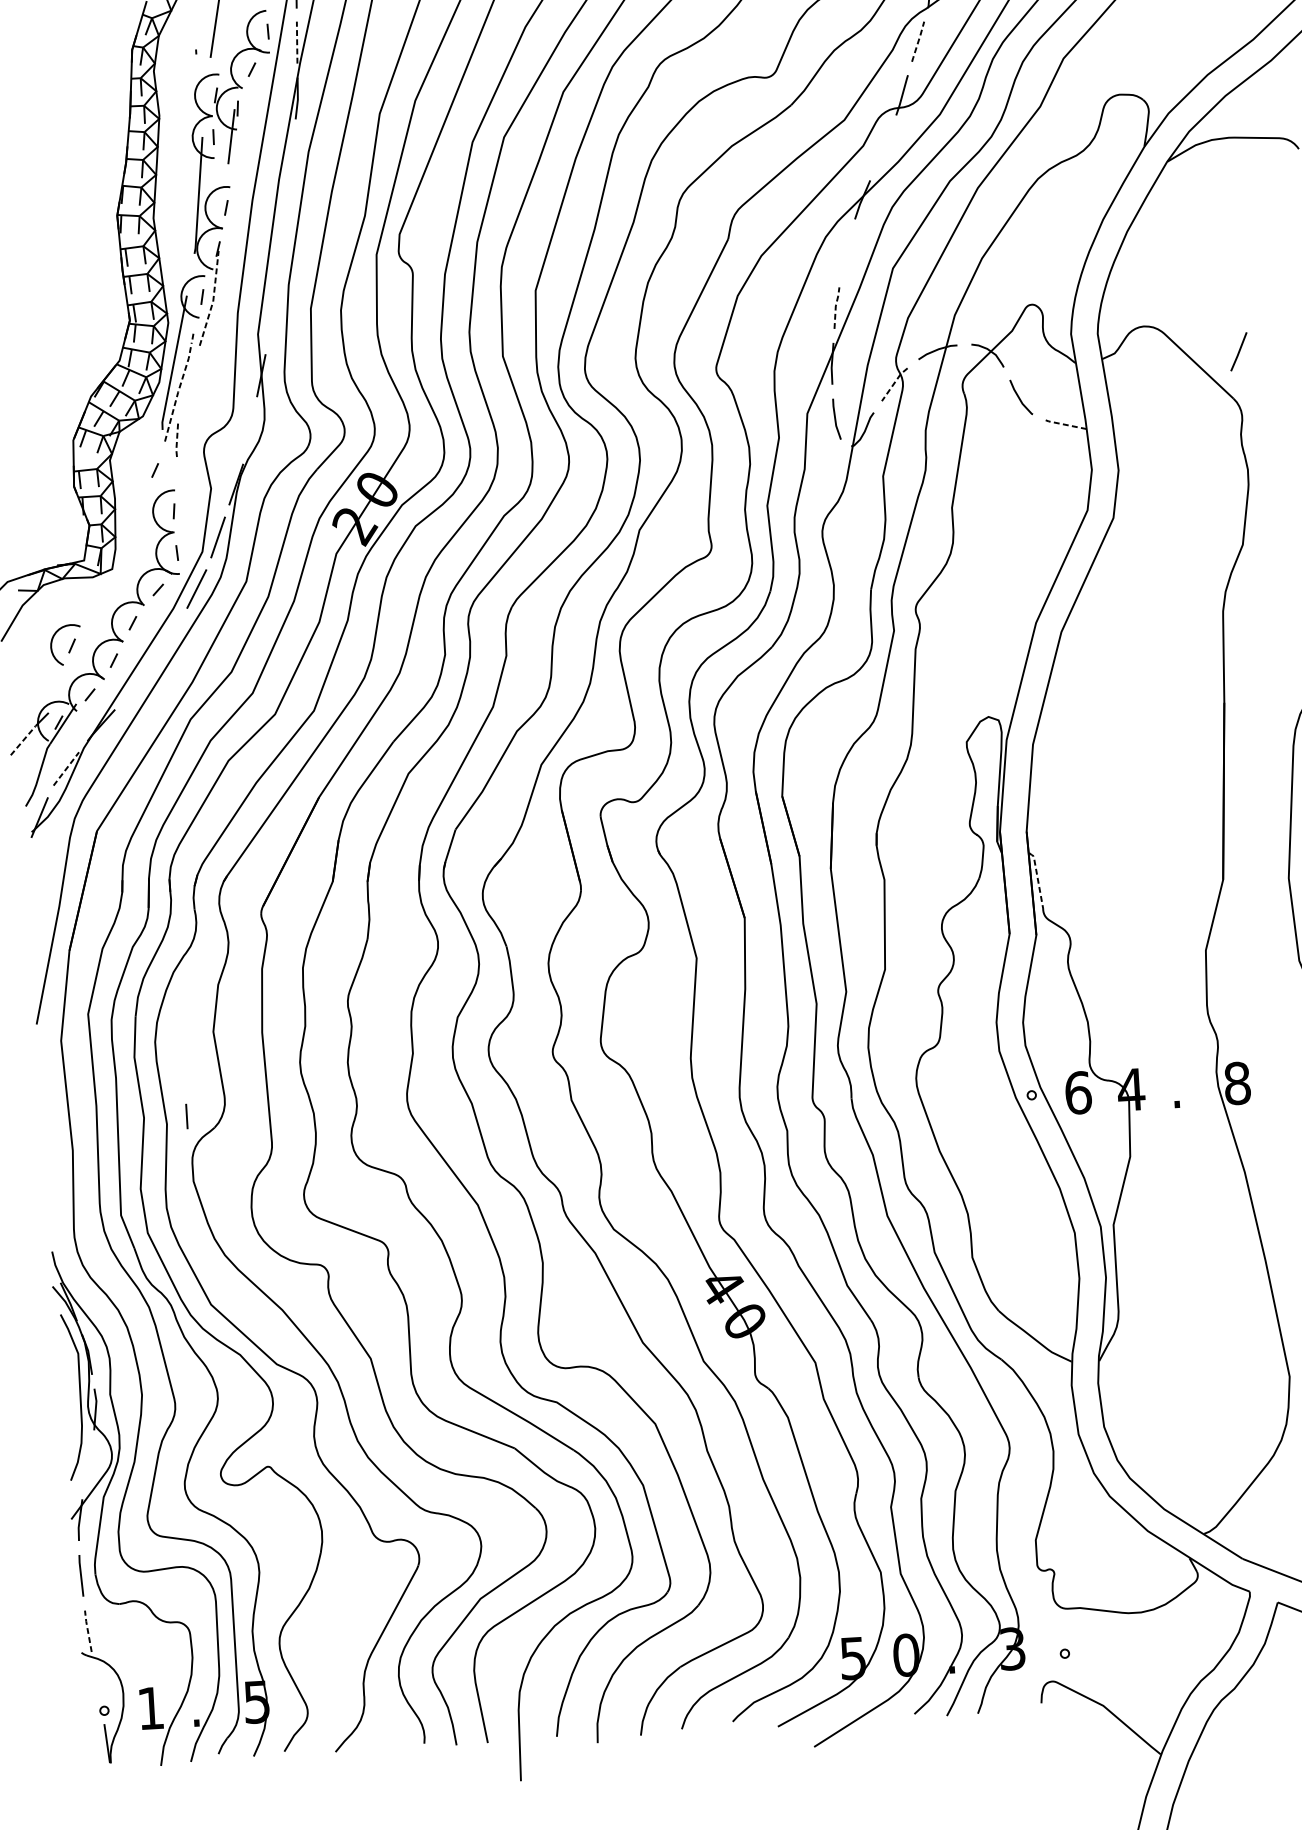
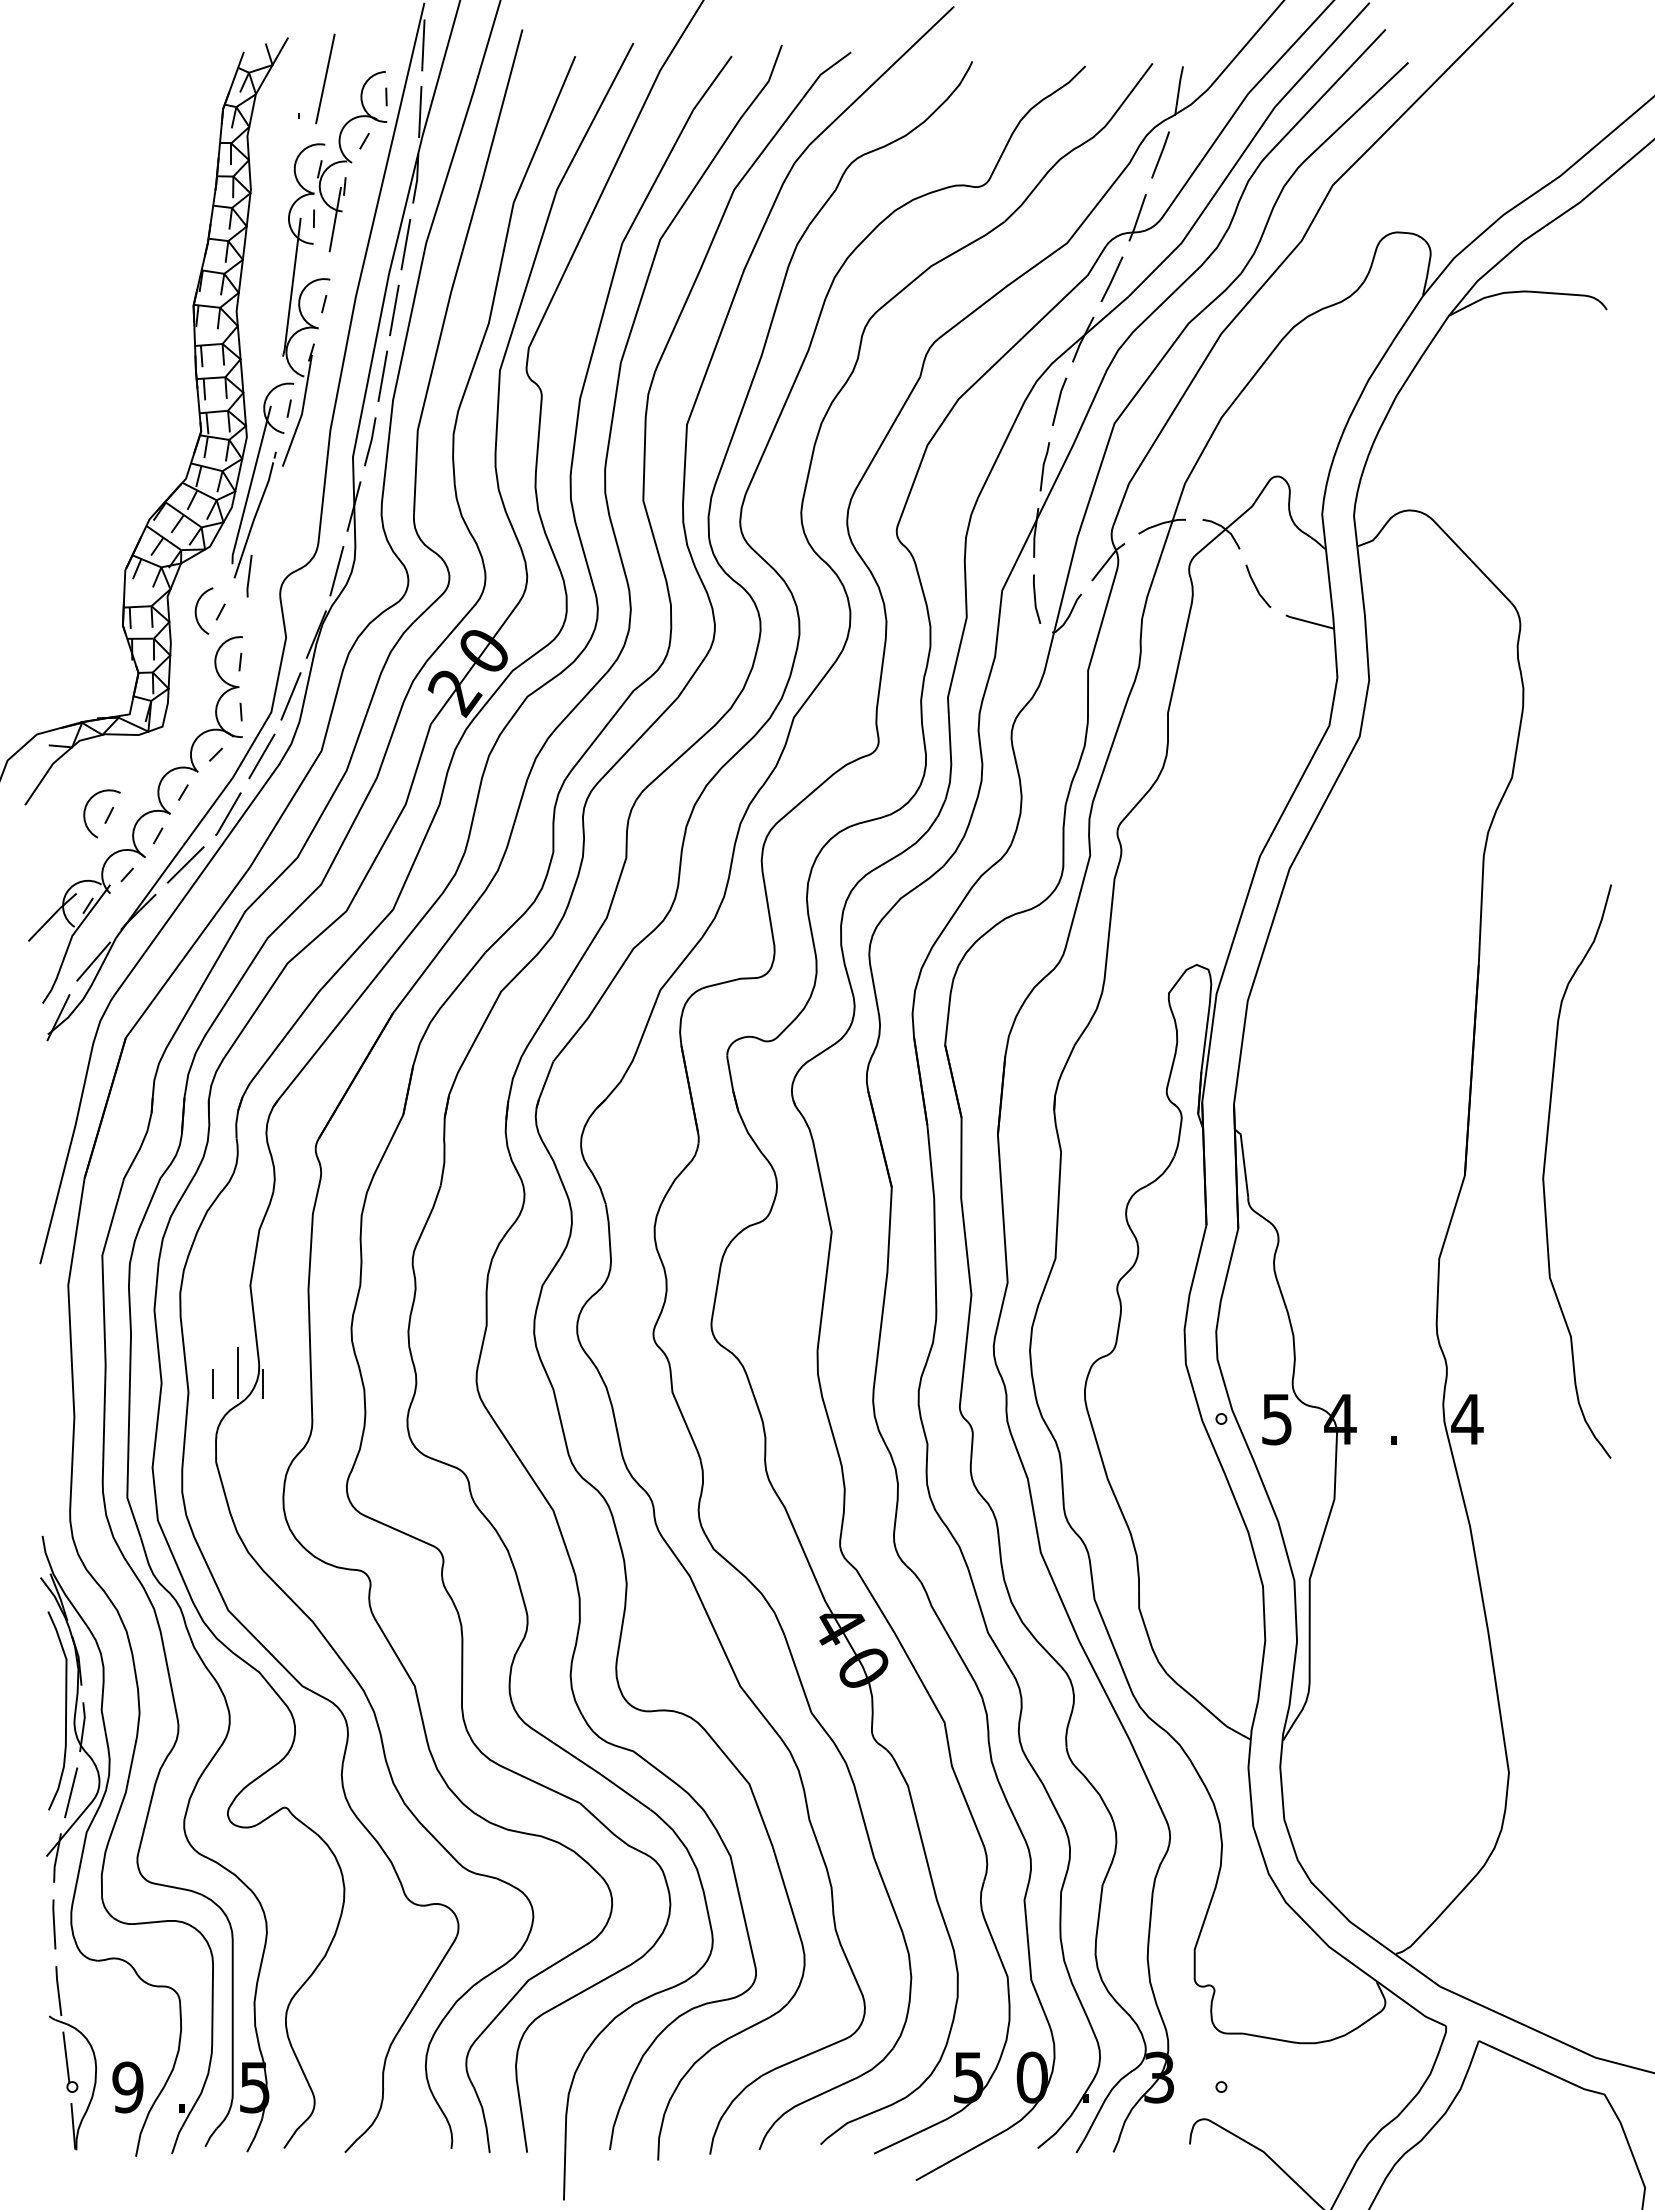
line: (918, 41) -> (1161, 154), dashed -> solid
line: (297, 42) -> (420, 111), dashed -> solid
line: (291, 154) -> (405, 244), added
line: (285, 209) -> (394, 310), added
line: (845, 252) -> (1059, 401), added
line: (278, 264) -> (382, 375), added
line: (213, 299) -> (302, 412), dashed -> solid
line: (835, 307) -> (1043, 465), dashed -> solid
line: (271, 320) -> (370, 441), added
line: (1238, 351) -> (1111, 278), moved
line: (893, 383) -> (1107, 560), dashed -> solid
line: (178, 391) -> (254, 519), dashed -> solid
line: (1064, 424) -> (1308, 621), dashed -> solid
line: (249, 429) -> (336, 570), added
line: (177, 439) -> (249, 576), dashed -> solid
arc: (135, 467) -> (197, 607), added
line: (171, 638) -> (228, 813), added
line: (138, 683) -> (185, 864), added
line: (23, 740) -> (44, 924), dashed -> solid
line: (67, 768) -> (94, 961), dashed -> solid
line: (1037, 878) -> (1243, 1161), dashed -> solid
text: (1237, 1083) -> (1467, 1419), 8 -> 4
text: (1077, 1093) -> (1276, 1419), 6 -> 5
line: (207, 1106) -> (237, 1373), added
line: (228, 1114) -> (262, 1384), added
line: (89, 1464) -> (71, 1792), added
line: (88, 1630) -> (58, 1990), dashed -> solid
line: (98, 1686) -> (66, 2057), added
text: (150, 1708) -> (127, 2087), 1 -> 9

